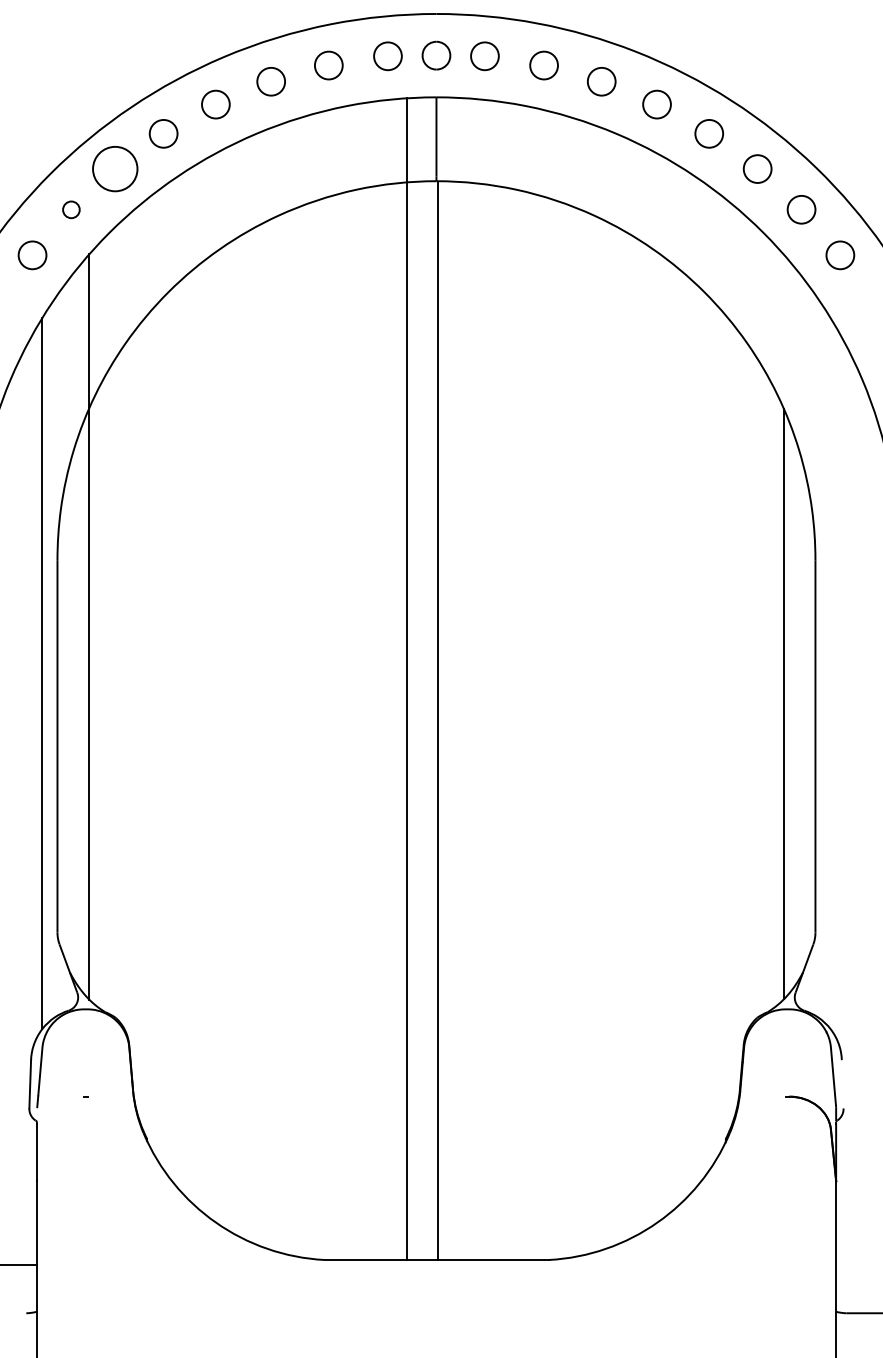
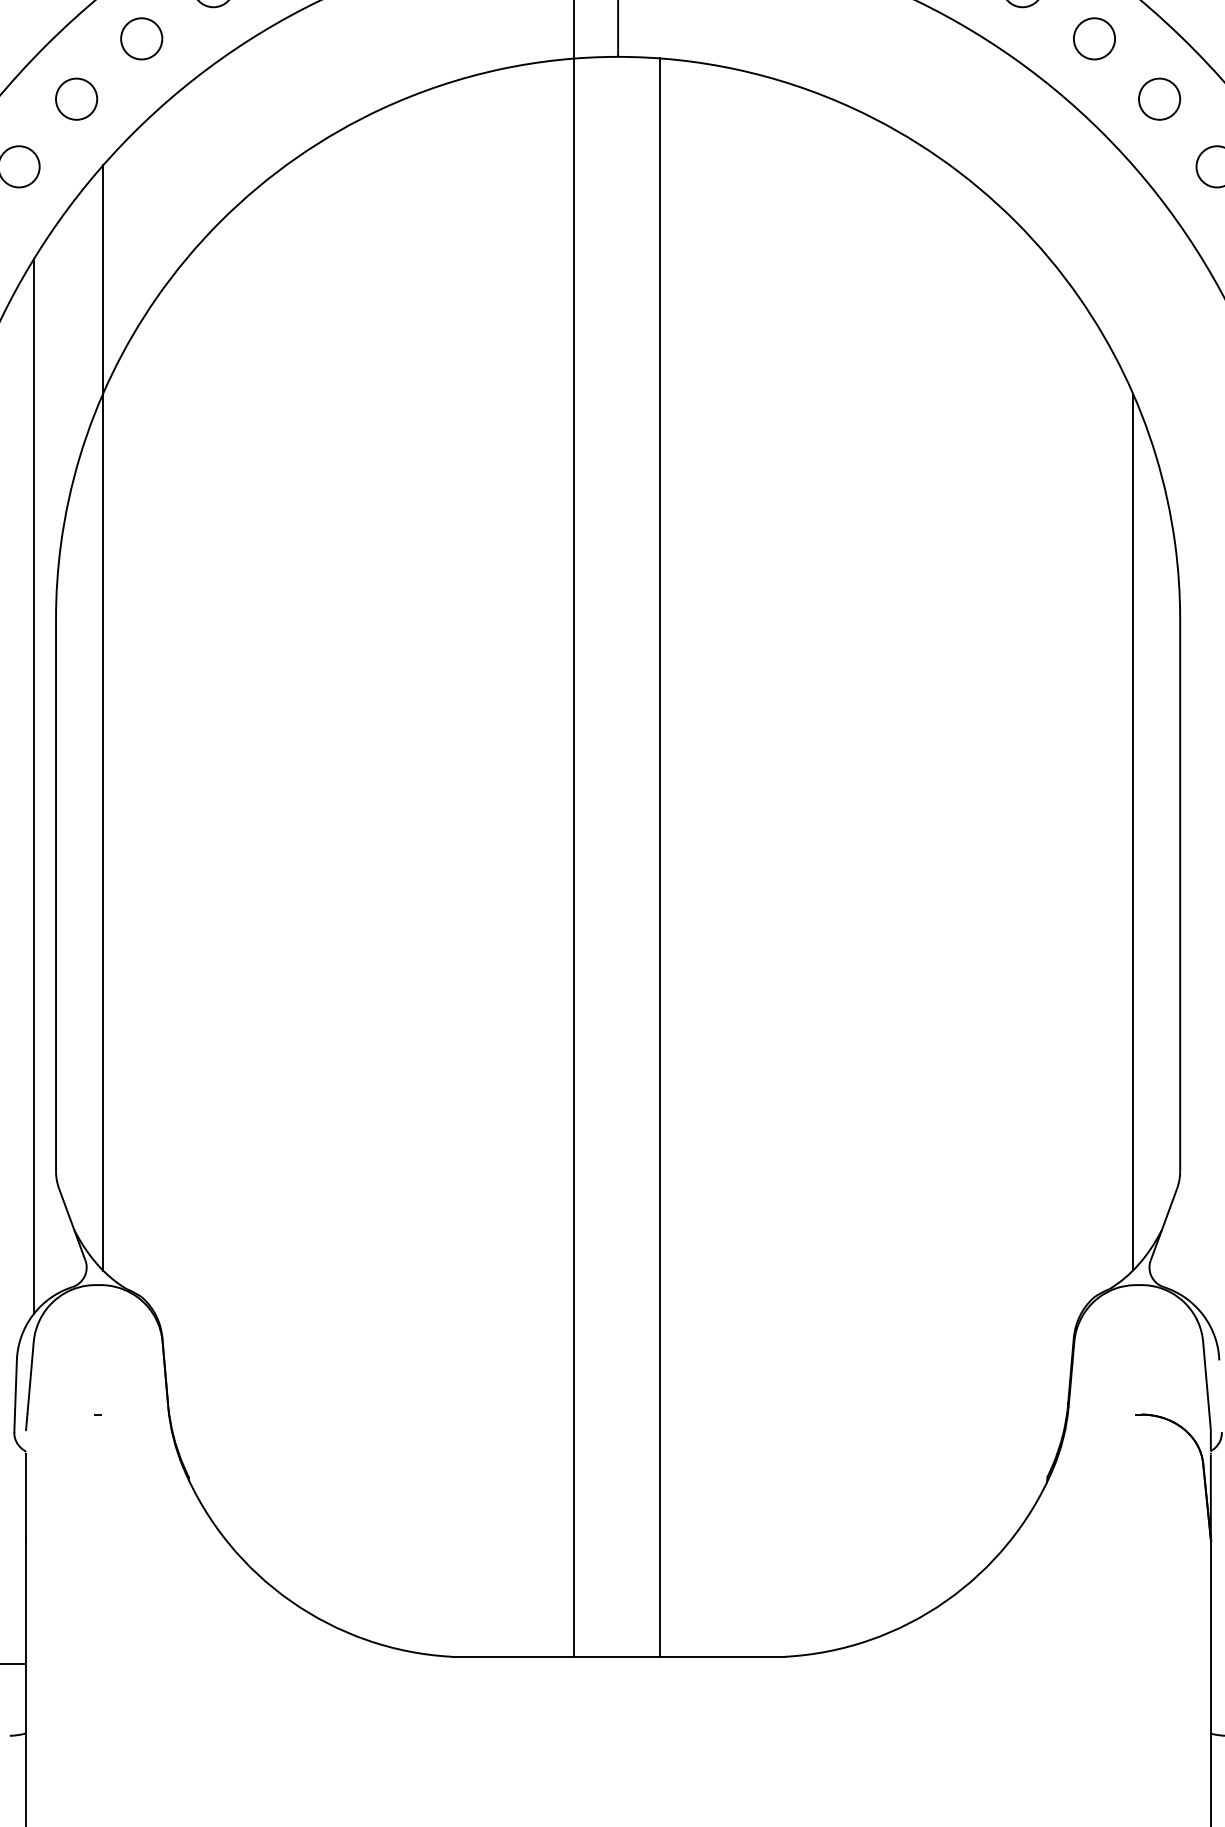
circle: (115, 168) -> (142, 38), size x0.62
circle: (71, 209) -> (76, 98), size x1.67
line: (437, 720) -> (659, 856), moved

